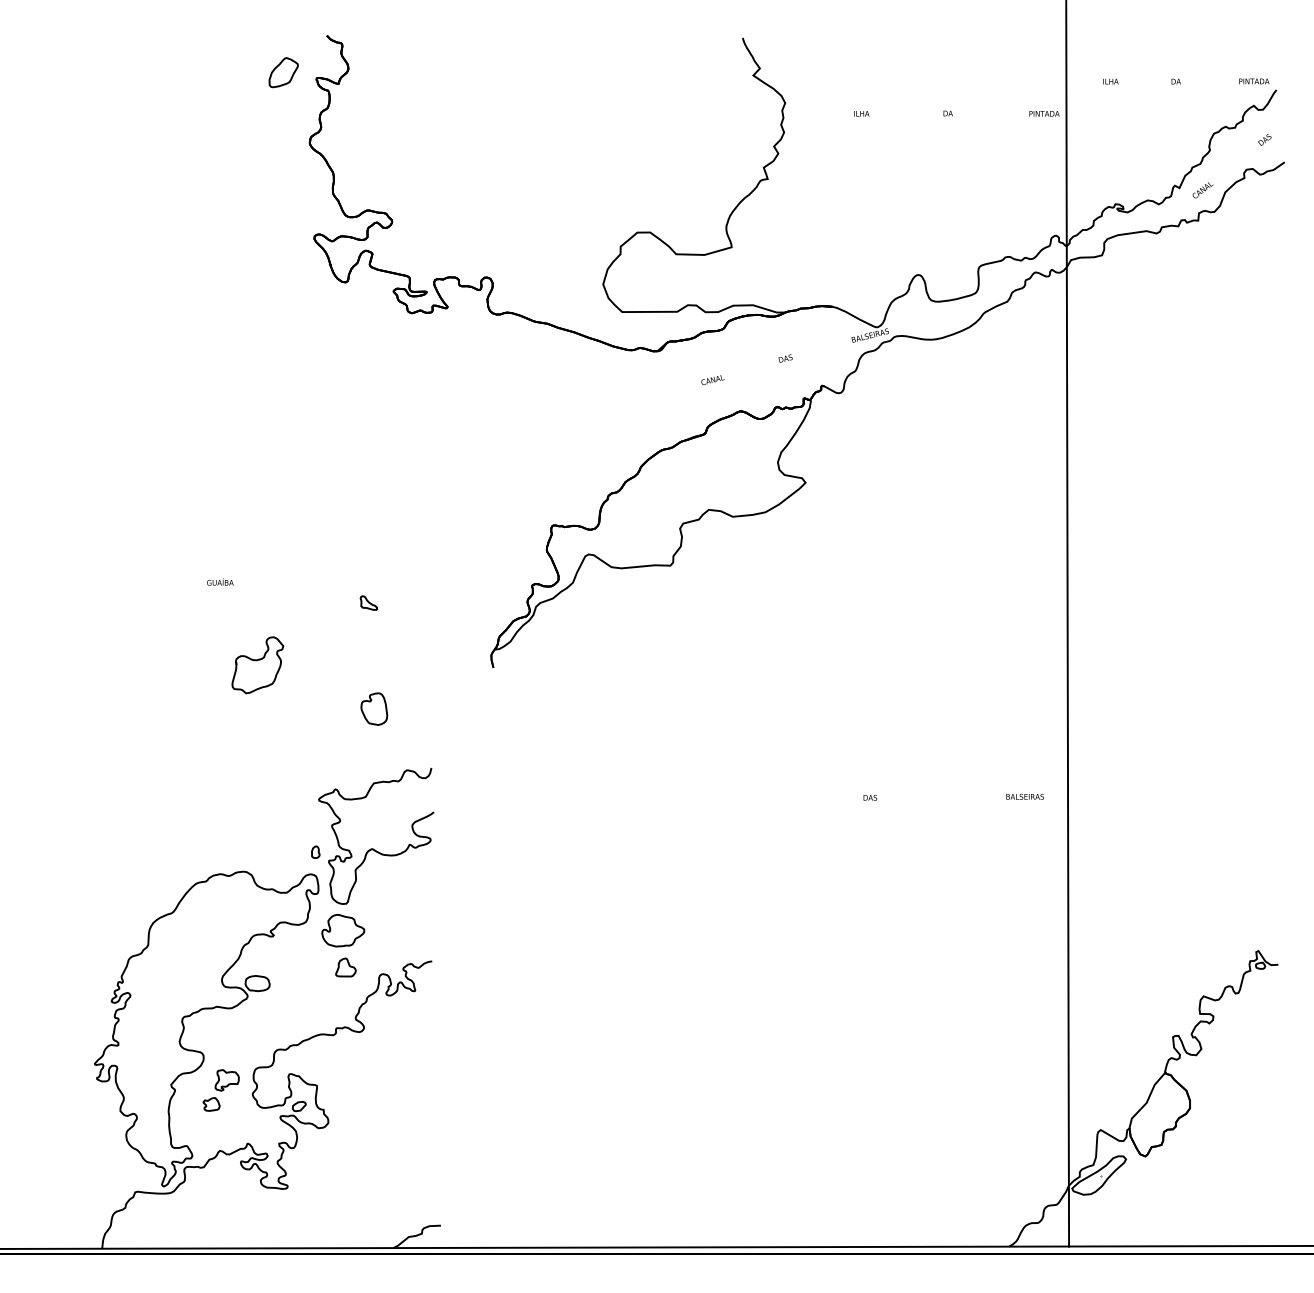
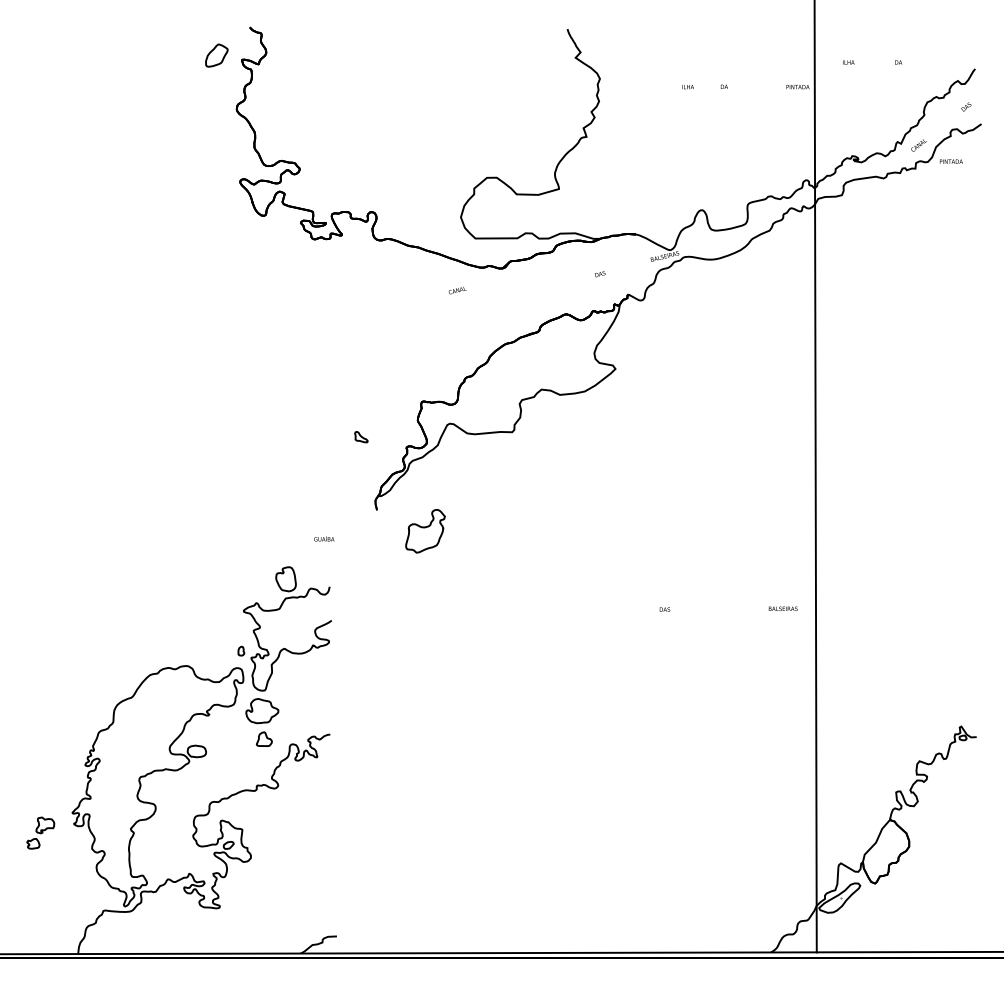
text: (1254, 81) -> (951, 161), moved
text: (861, 113) -> (688, 86), moved
text: (712, 379) -> (457, 290), moved
text: (220, 581) -> (324, 538), moved
part: (368, 602) -> (361, 436), moved
part: (257, 665) -> (425, 531), moved
part: (374, 708) -> (286, 578), moved
part: (220, 1090) -> (40, 833), moved

